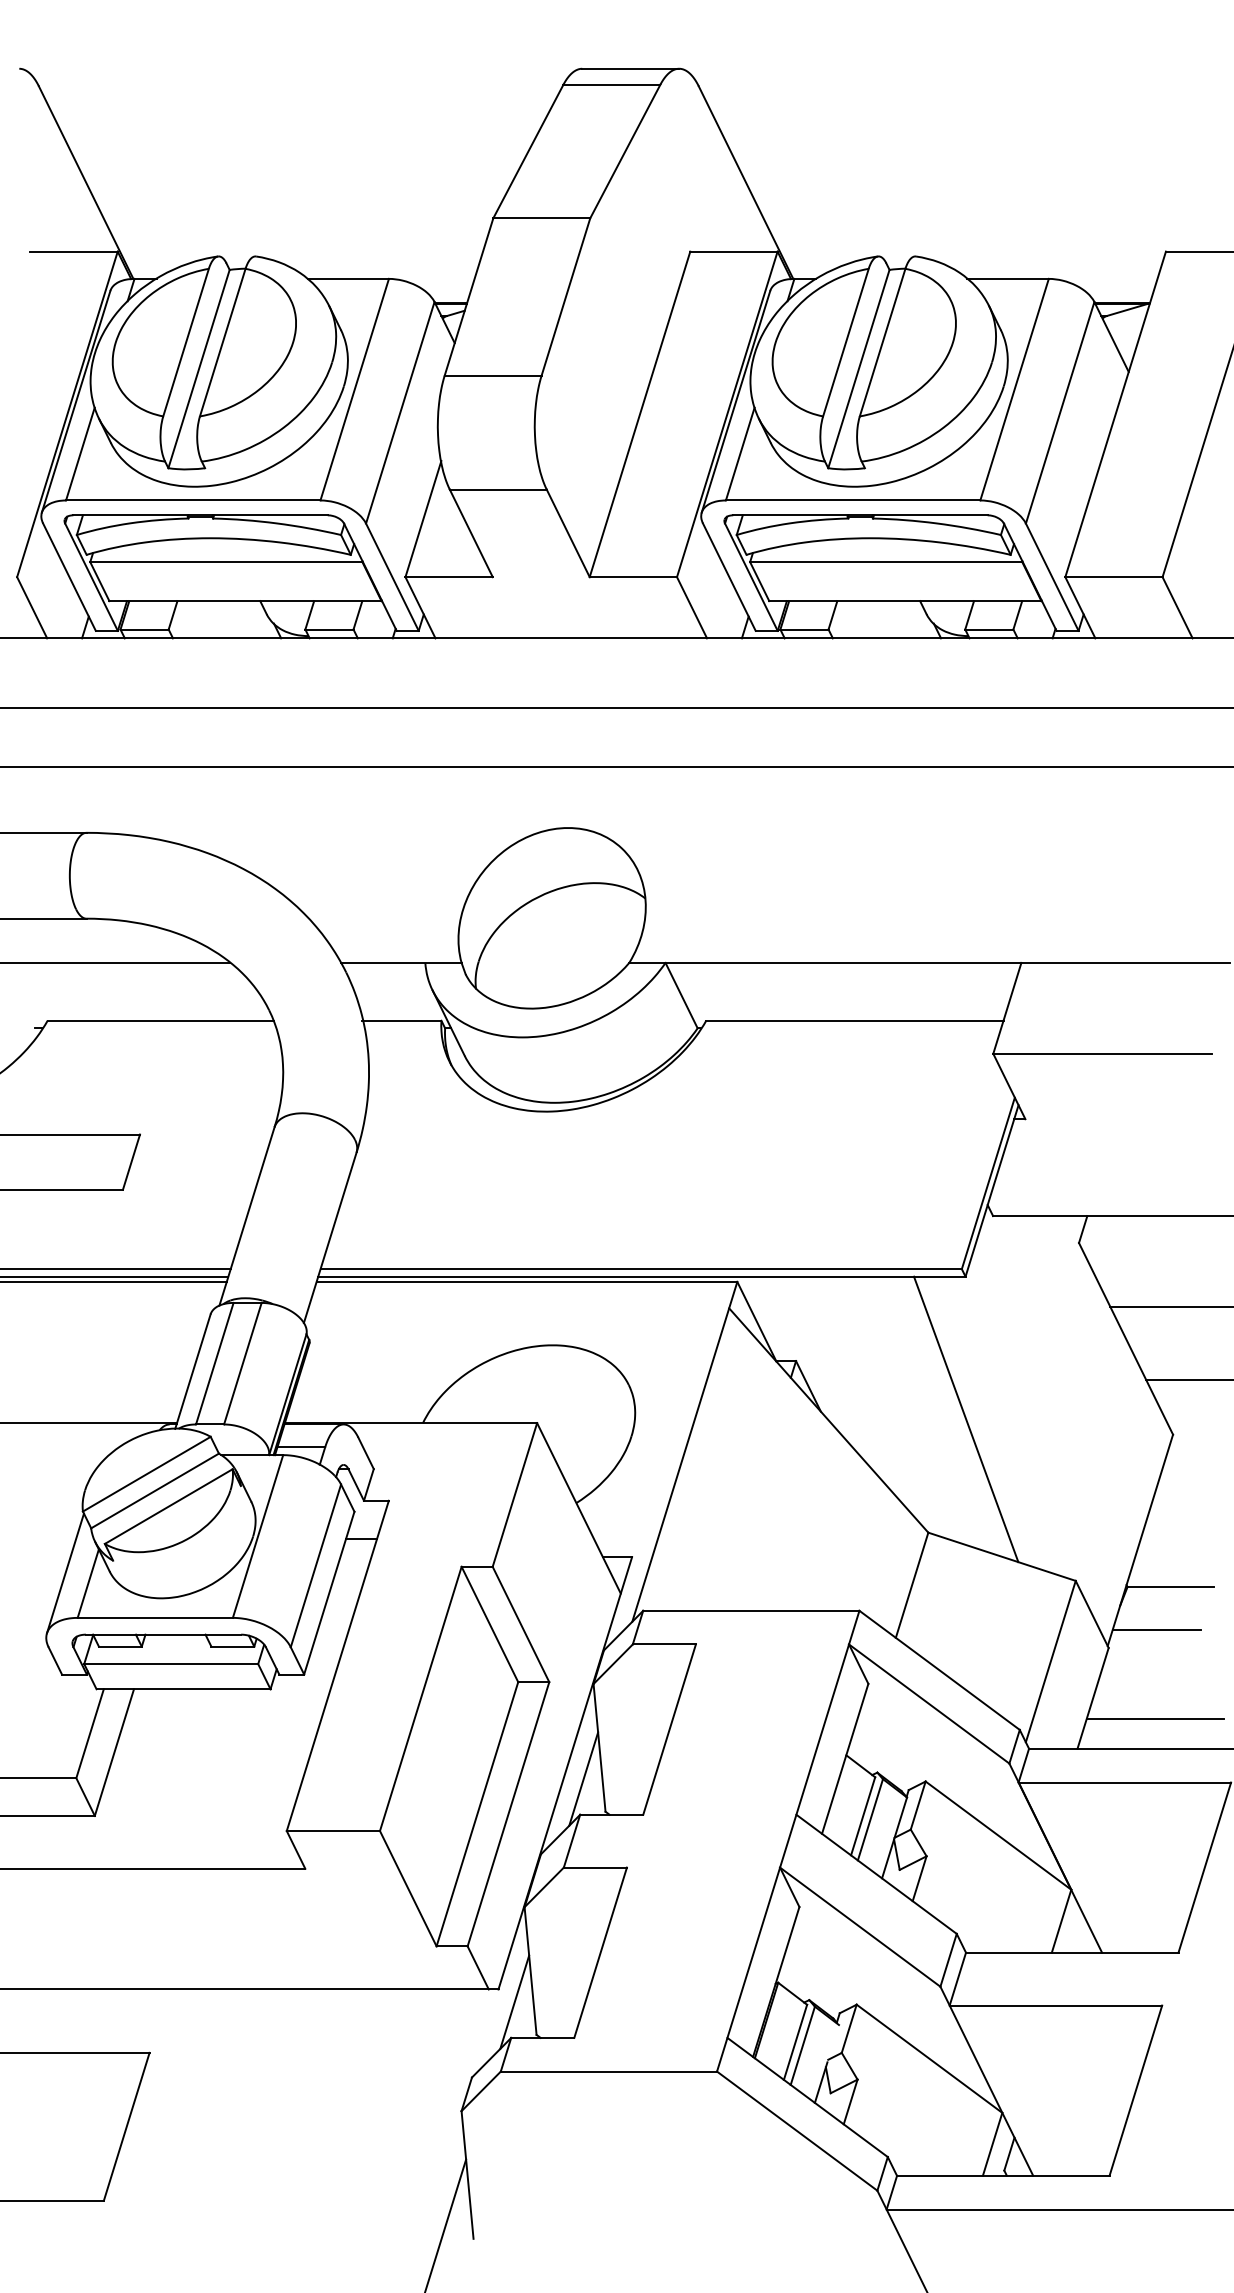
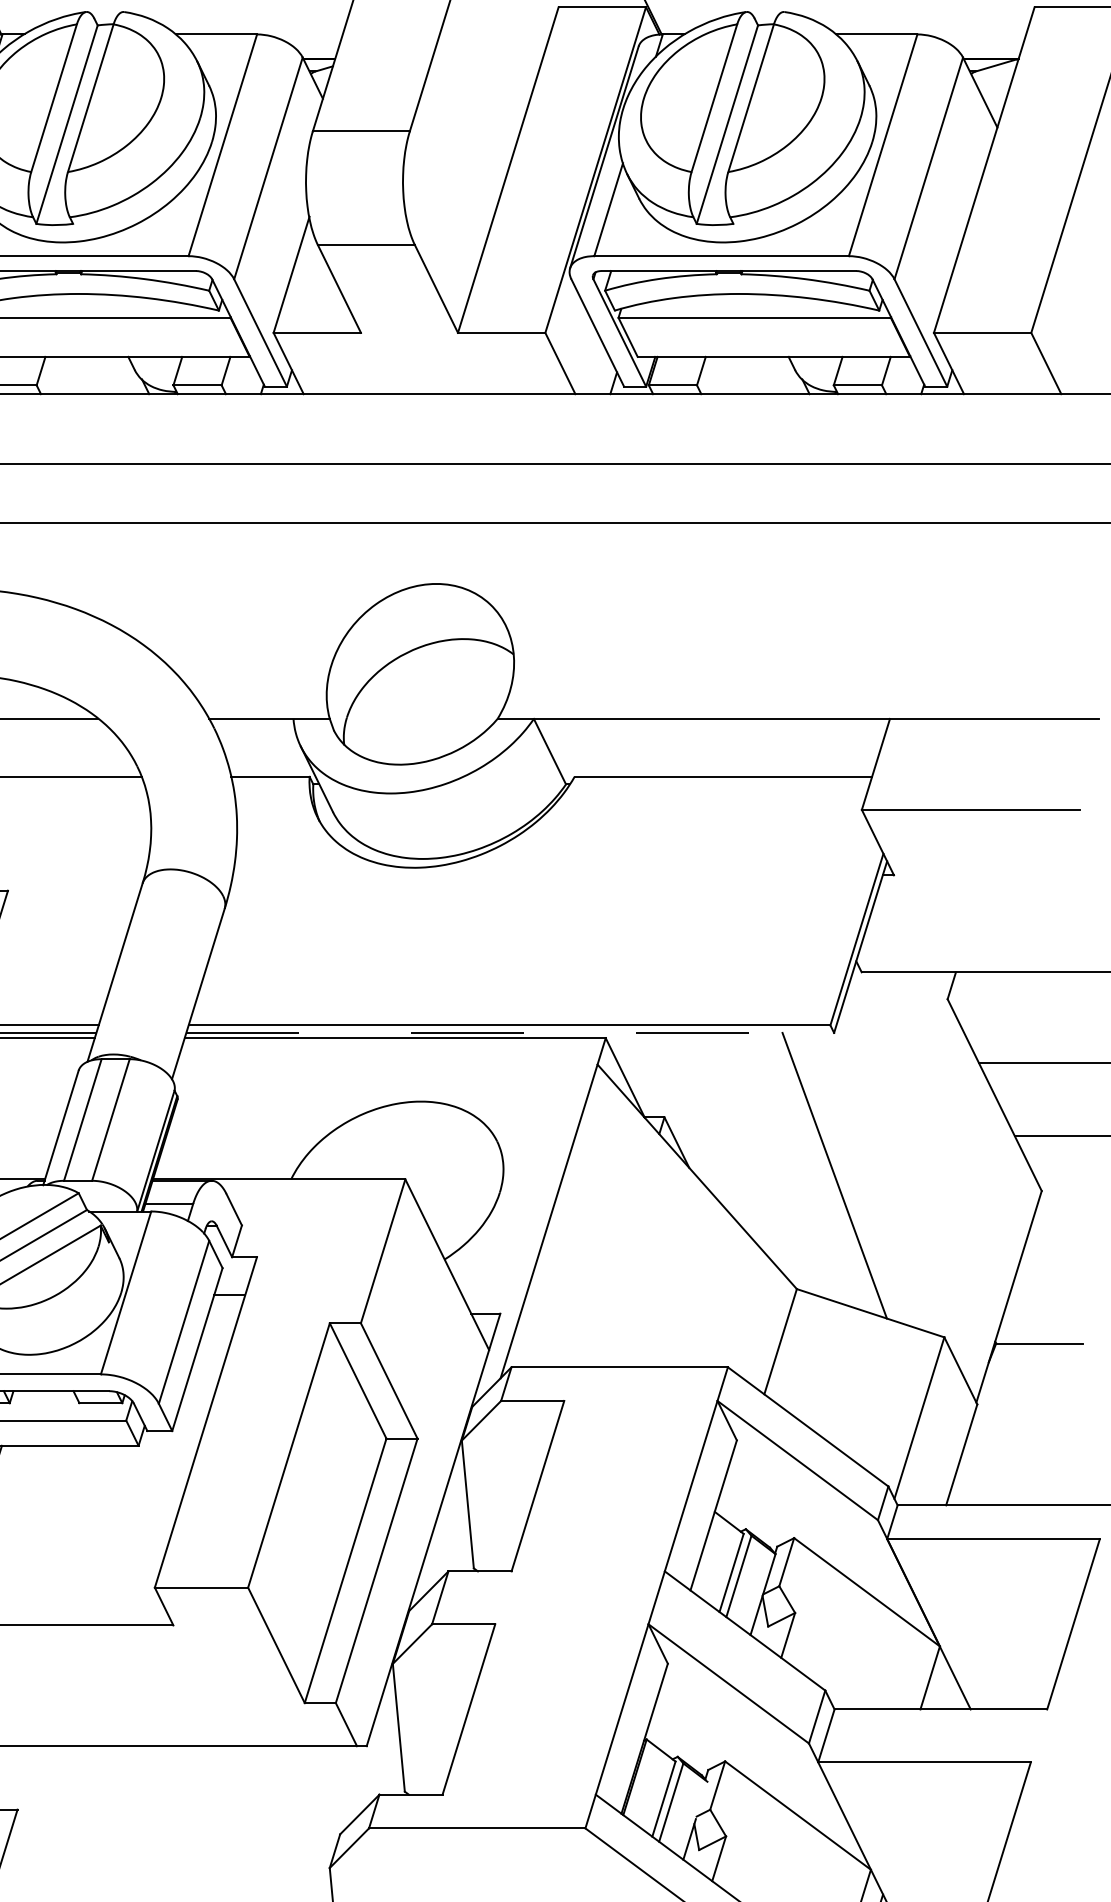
line: (641, 1276) -> (509, 1032), solid -> dashed
line: (1156, 1629) -> (1025, 1385), removed
line: (1154, 1719) -> (1023, 1476), removed
line: (583, 1778) -> (451, 1535), removed
line: (514, 2001) -> (382, 1758), removed

